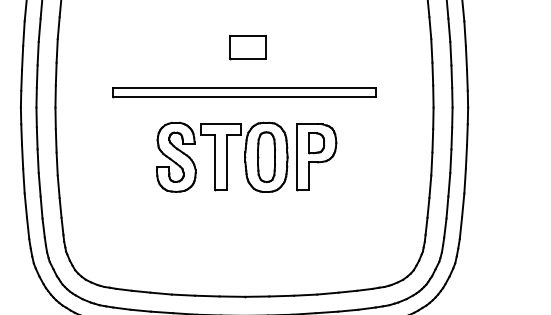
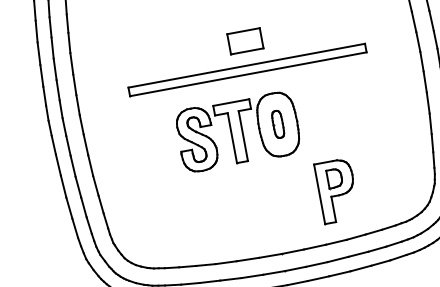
part: (247, 47) -> (245, 41), moved
part: (266, 156) -> (278, 123), size x0.6
part: (316, 157) -> (337, 191), moved

